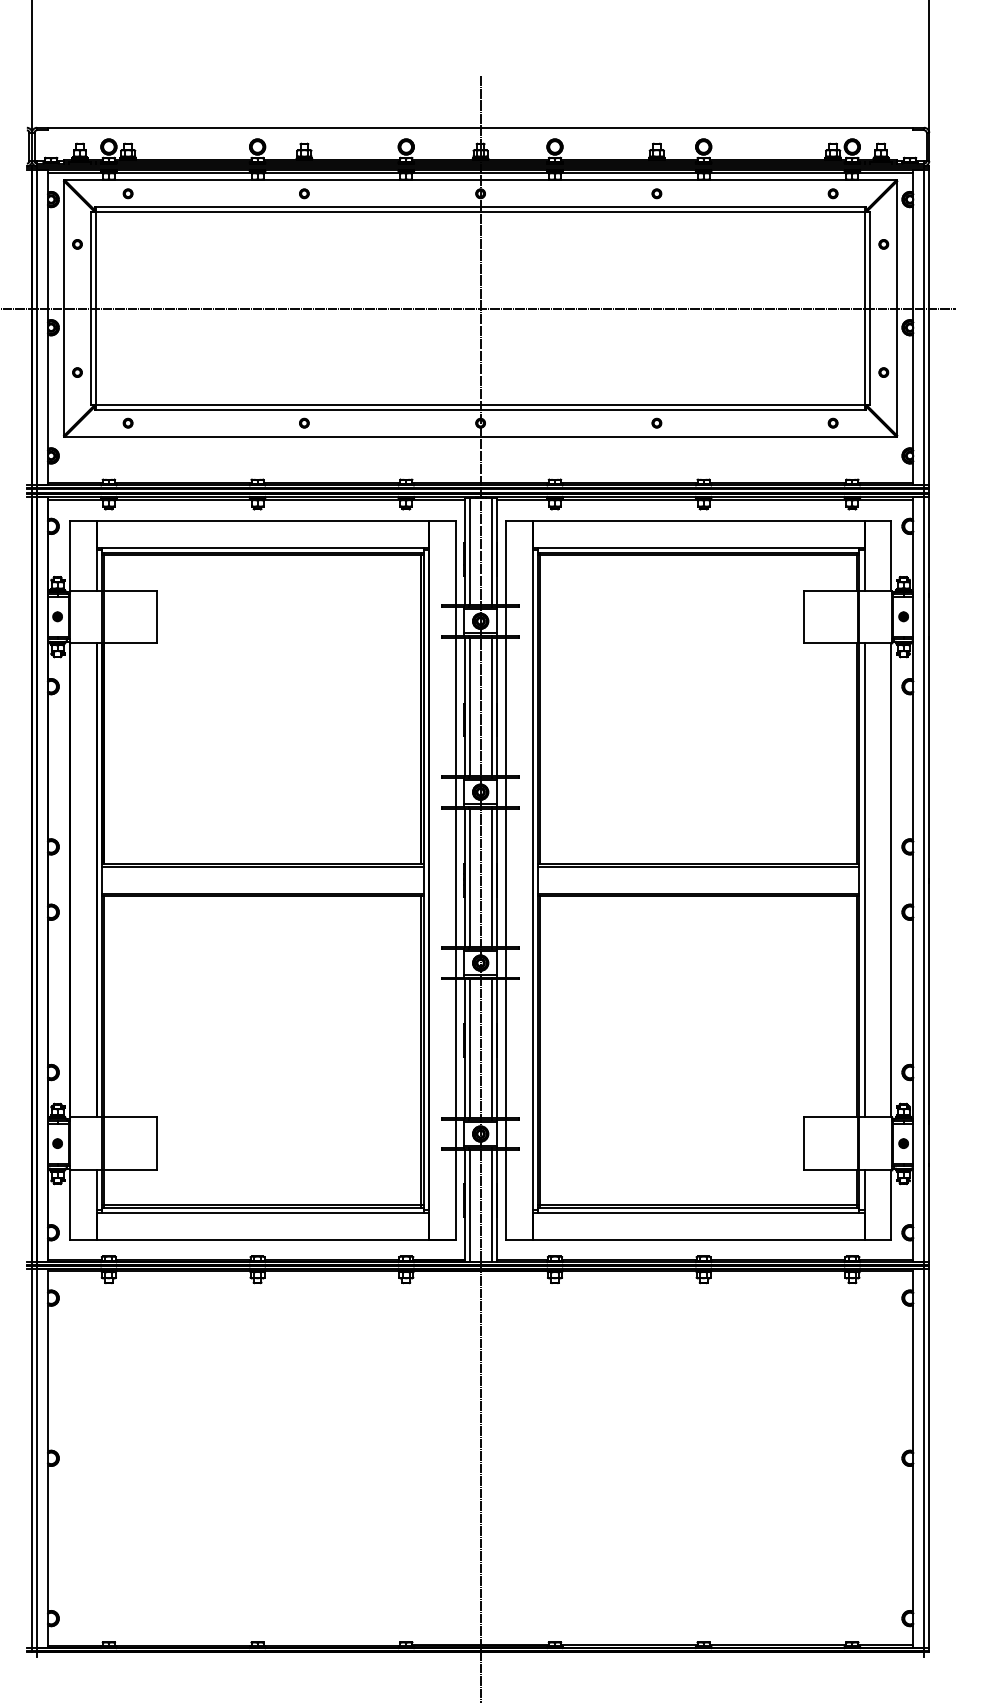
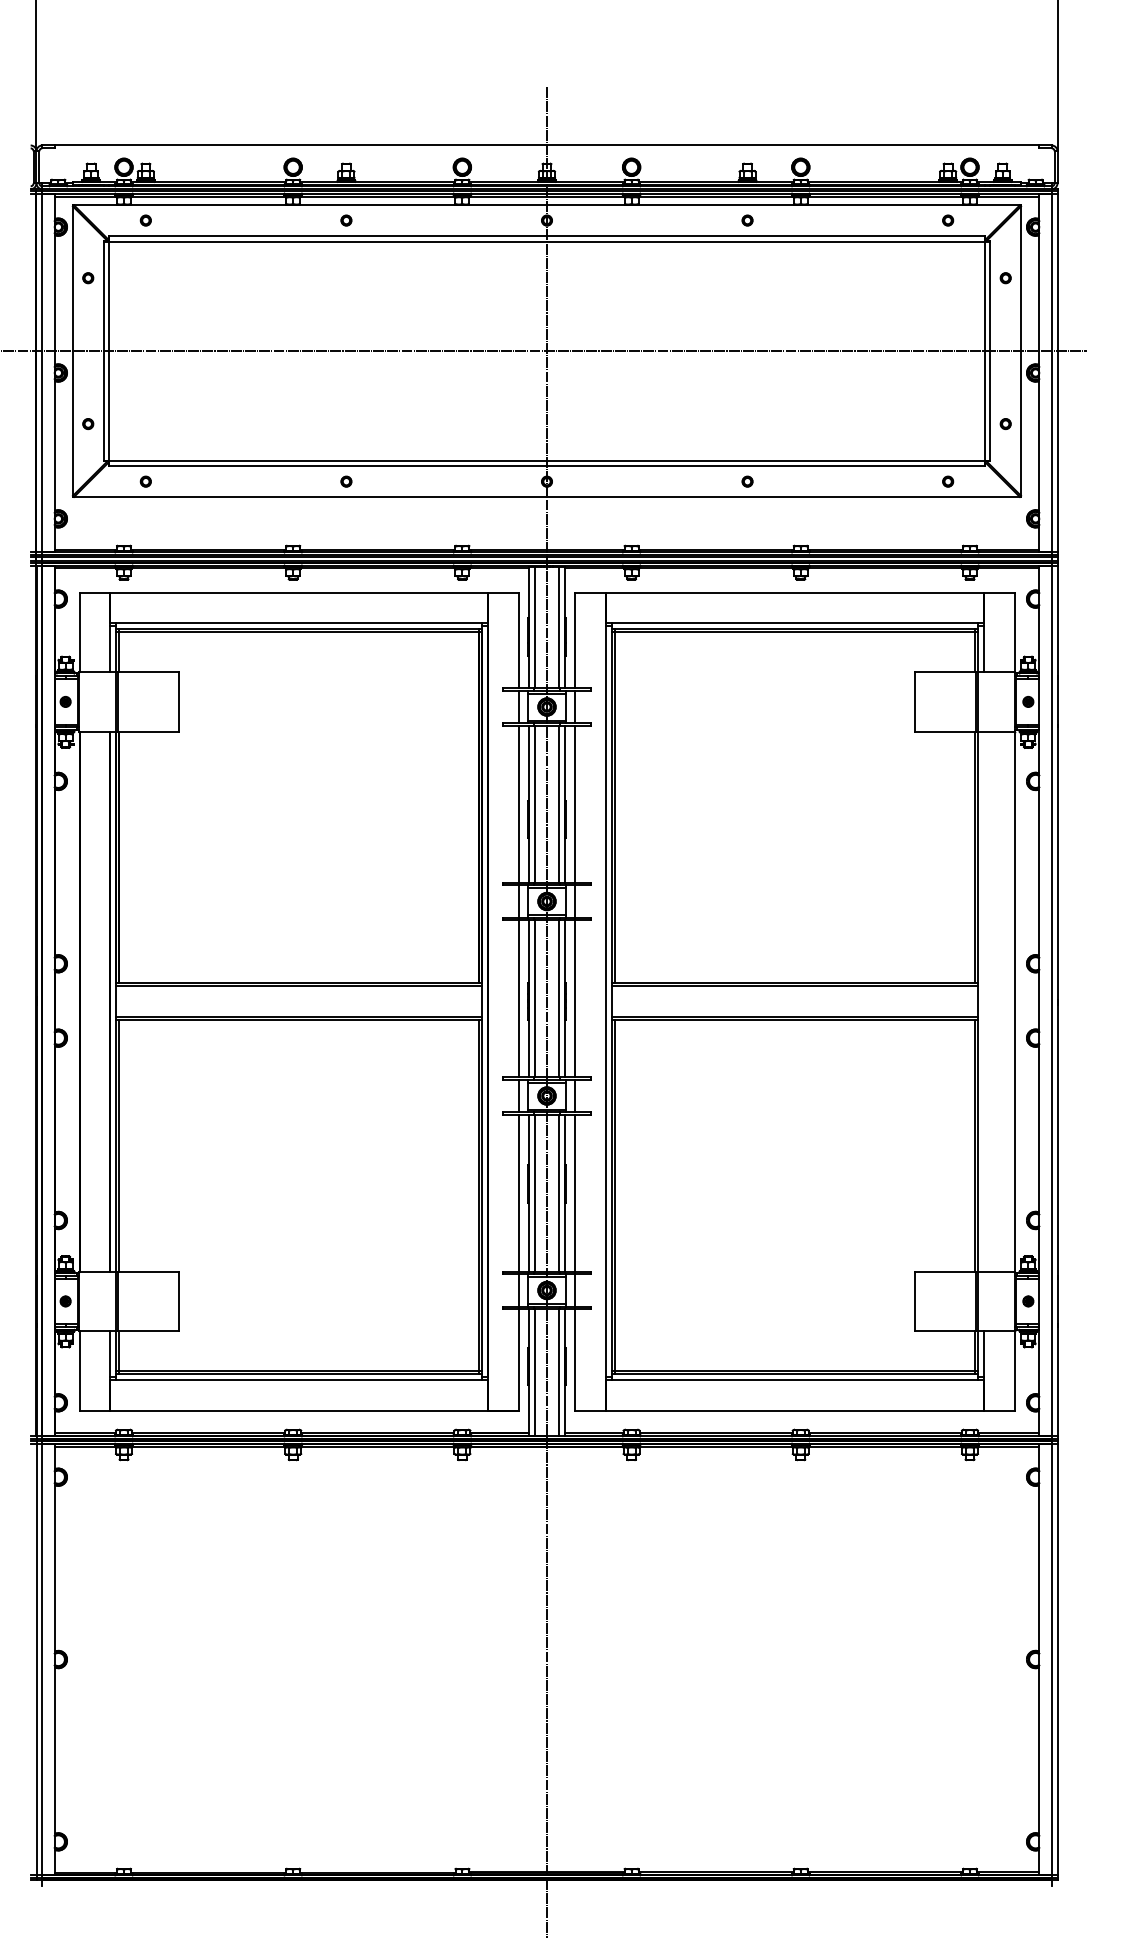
line: (864, 880) -> (983, 1001), removed

